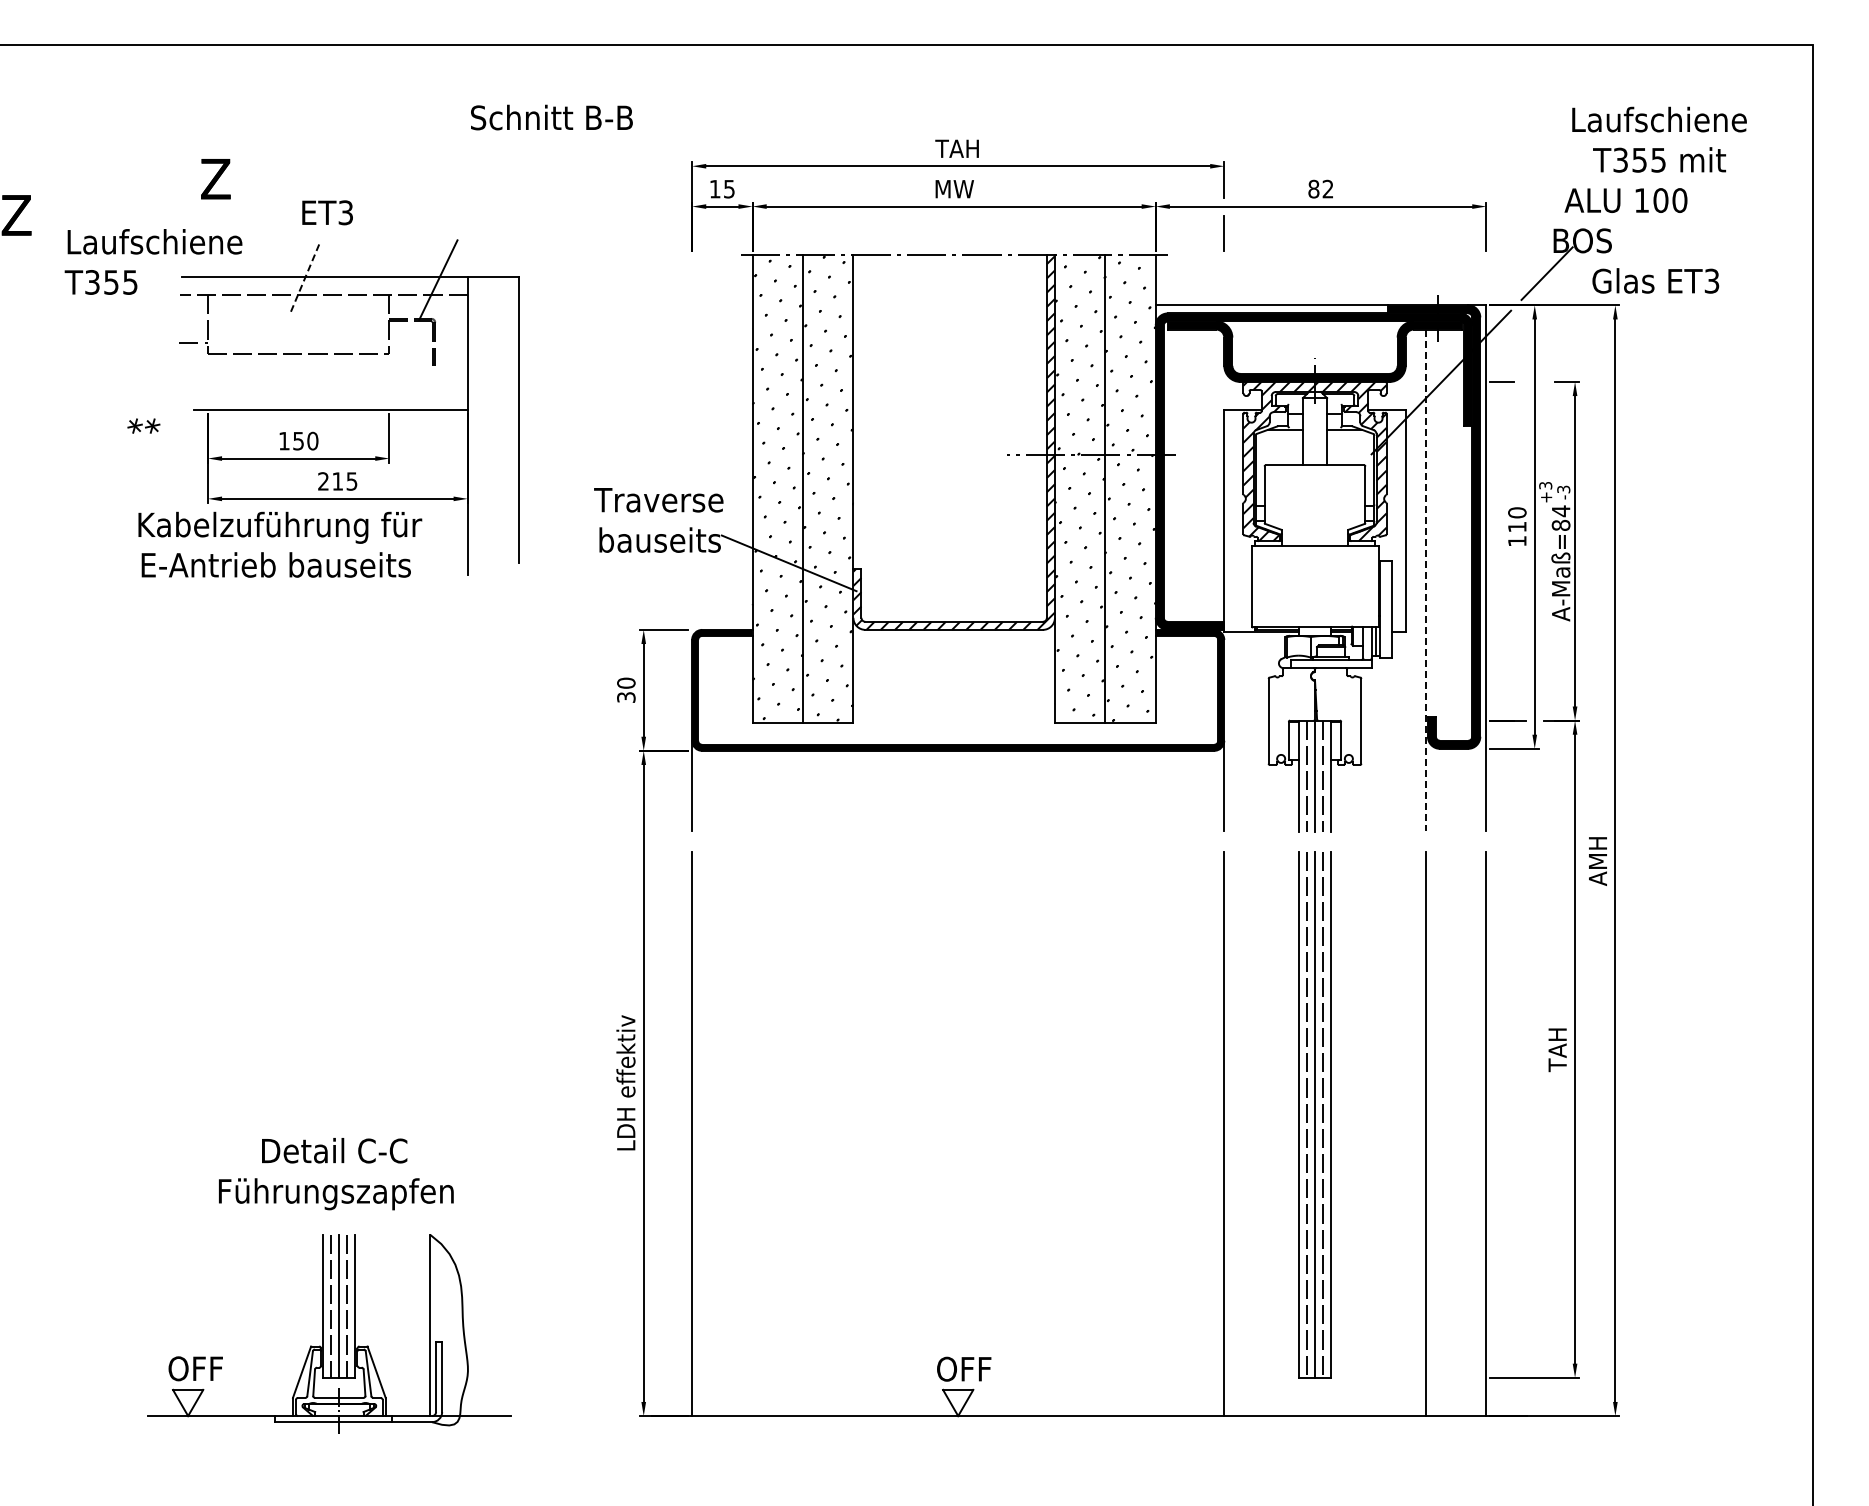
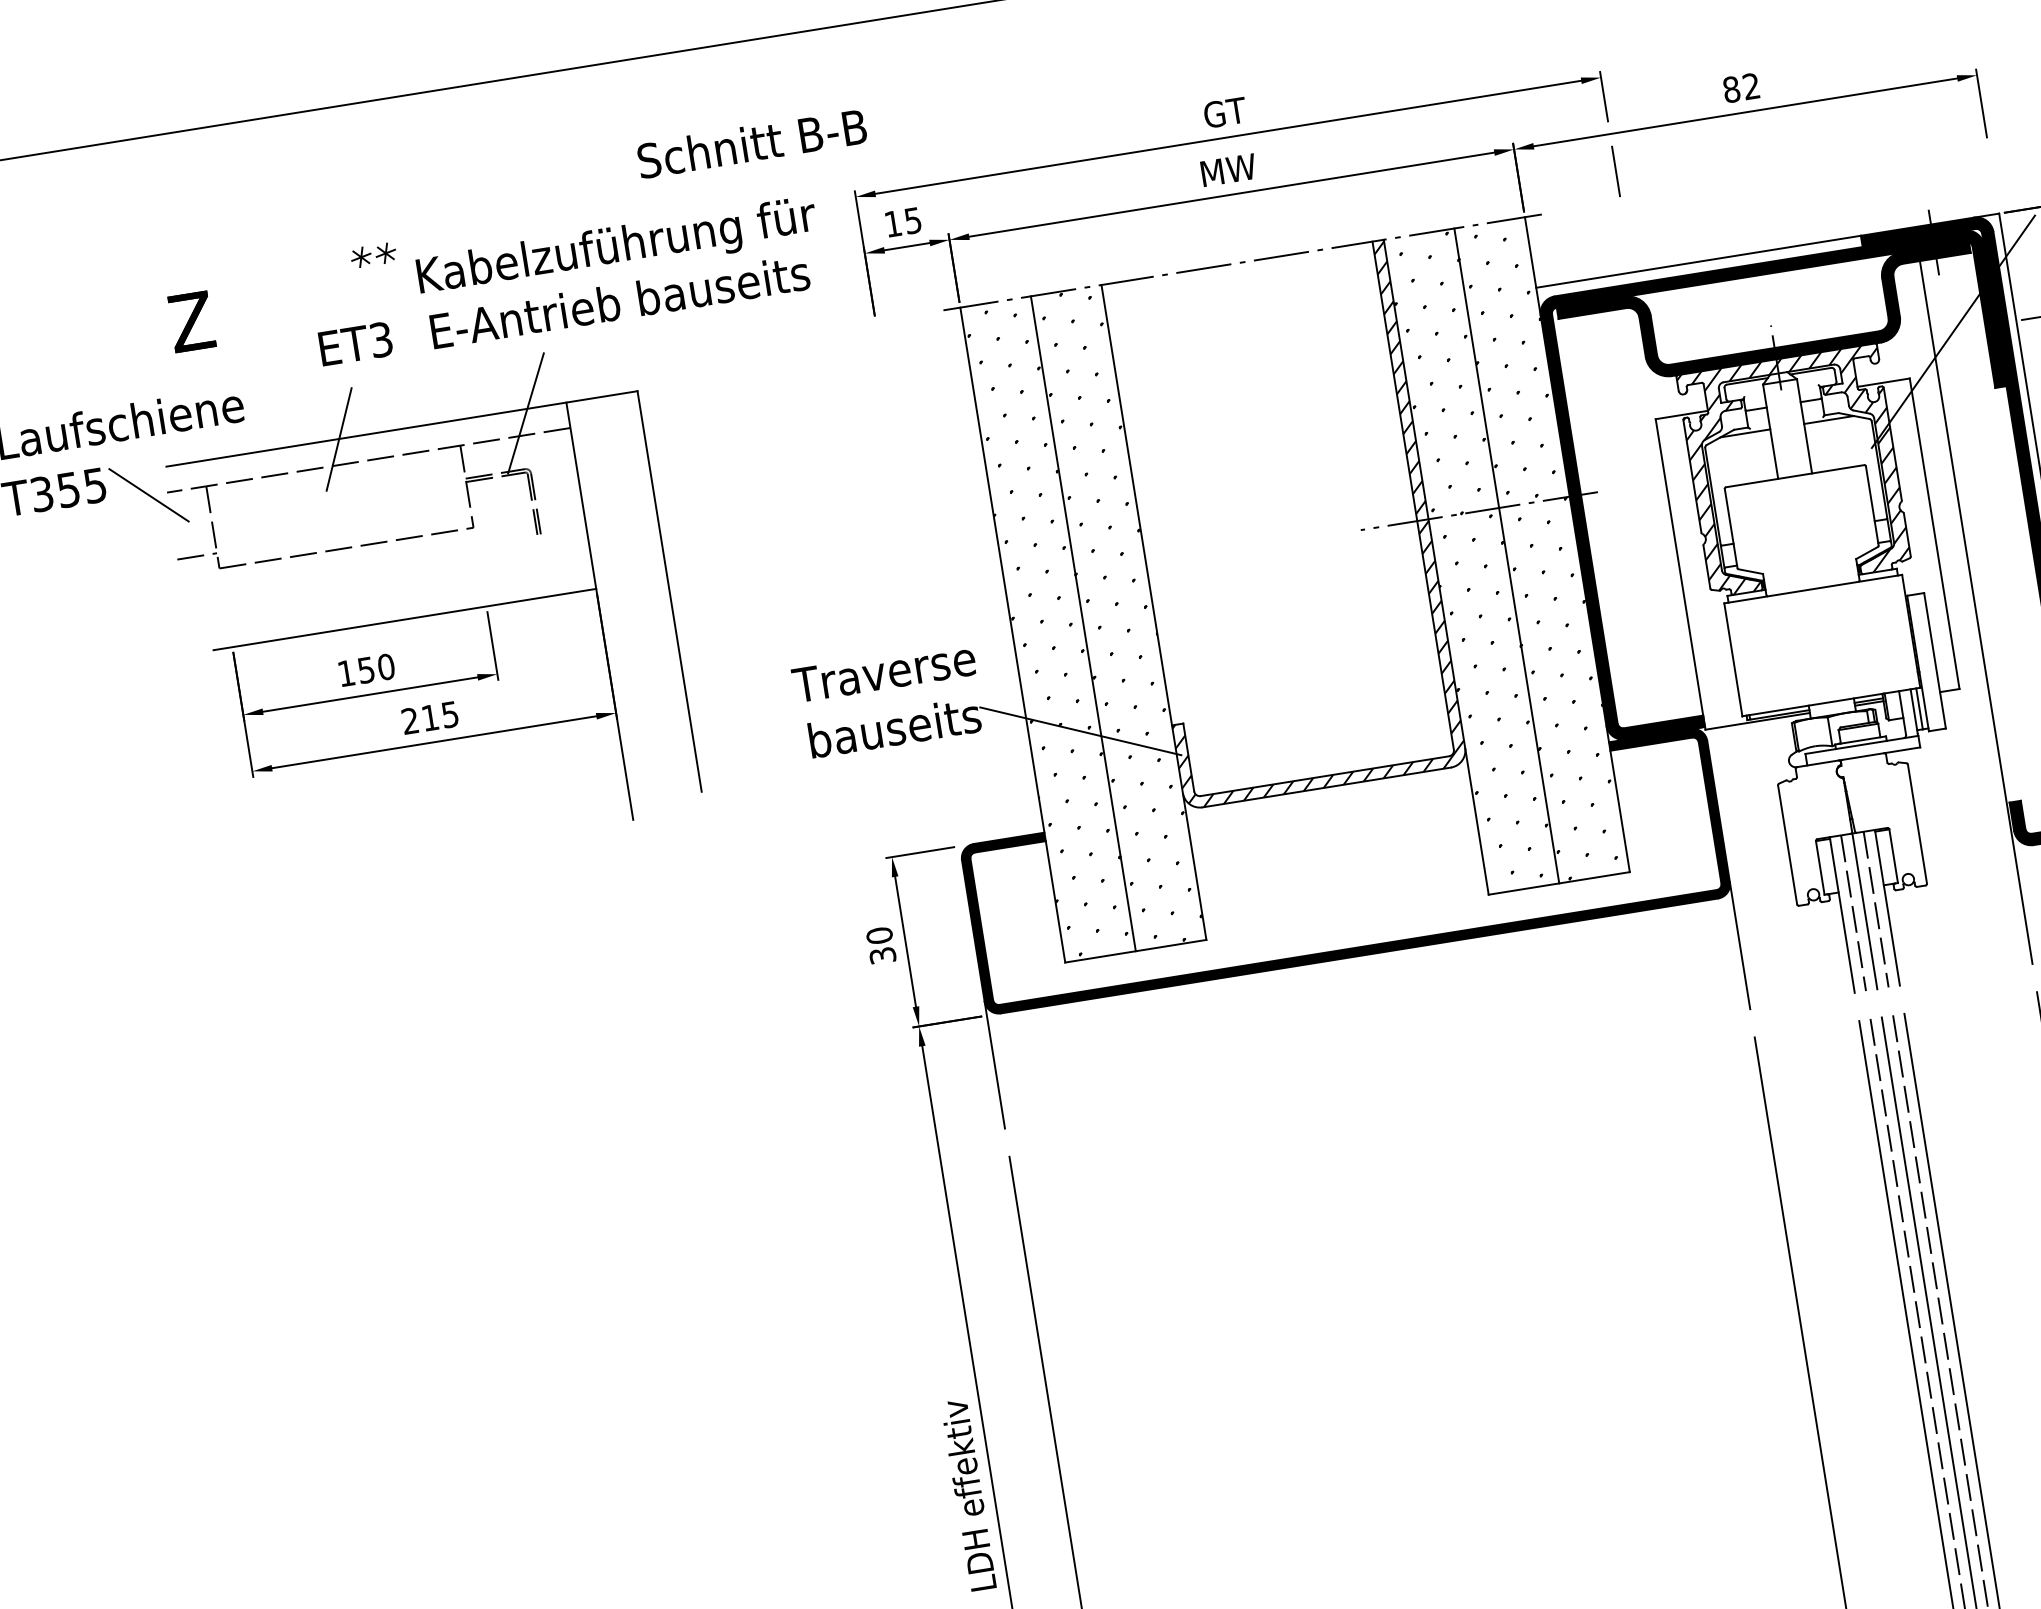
text: (551, 117) -> (751, 143), moved
text: (956, 148) -> (1222, 112), TAH -> GT
line: (305, 277) -> (339, 439), dashed -> solid
line: (166, 294) -> (148, 494), added
part: (143, 425) -> (372, 254), moved
text: (280, 544) -> (621, 272), moved
line: (1425, 580) -> (1975, 612), dashed -> solid

